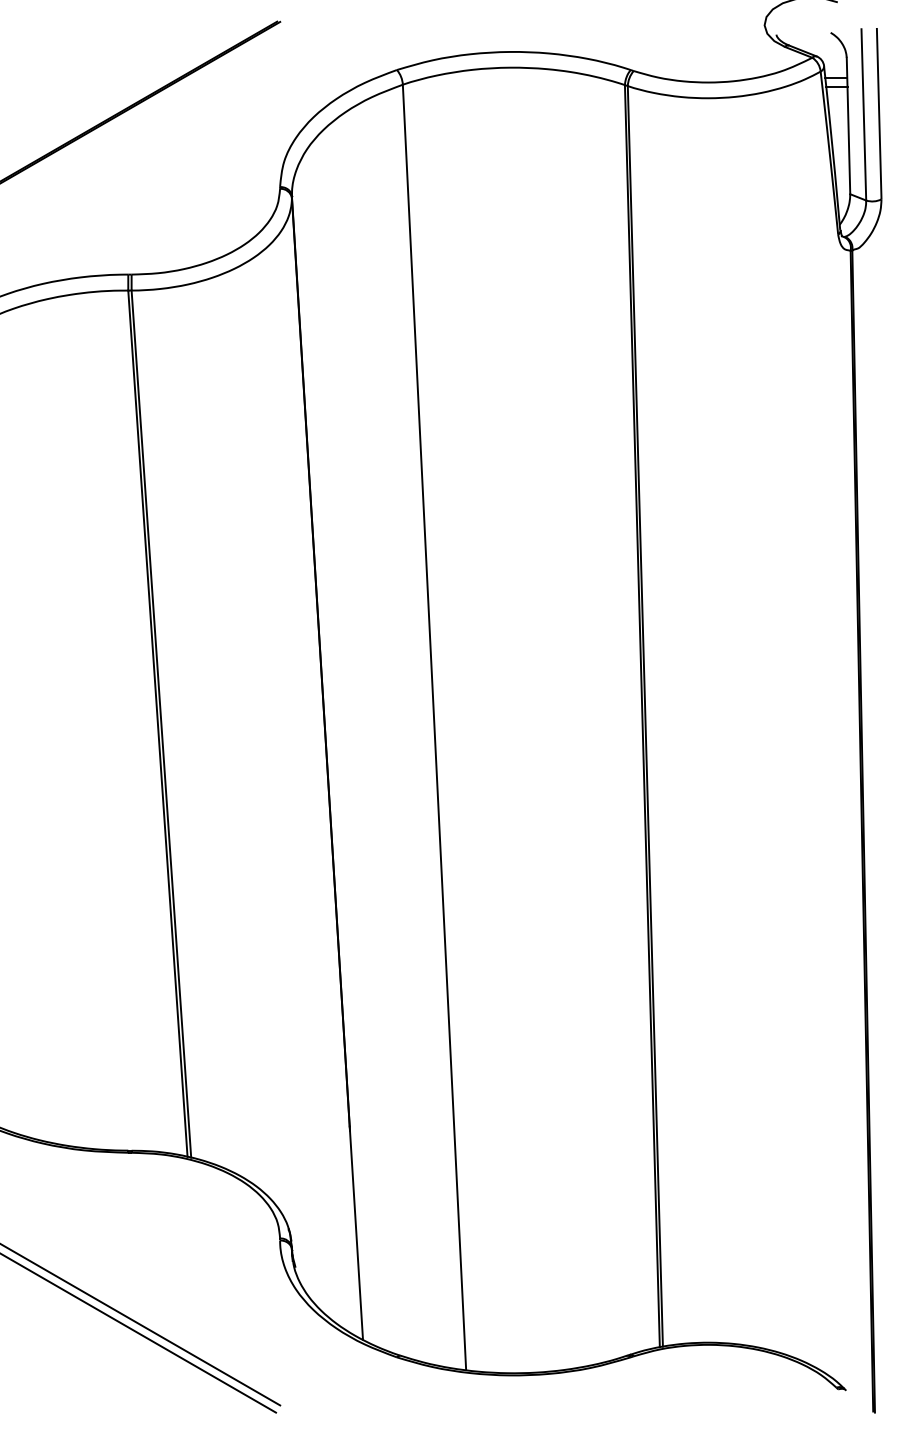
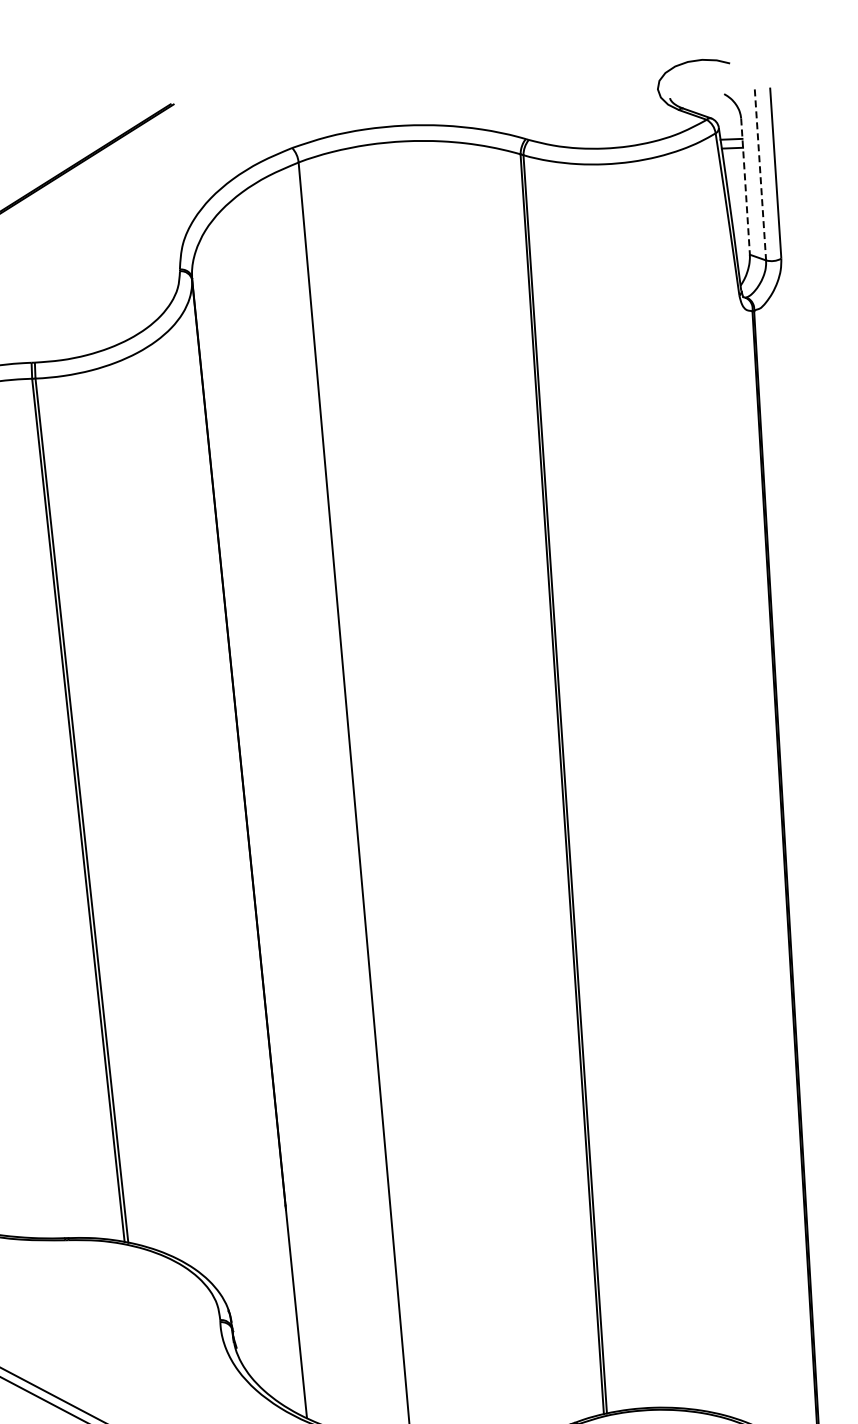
line: (863, 114) -> (760, 174), solid -> dashed
line: (848, 126) -> (745, 187), solid -> dashed

